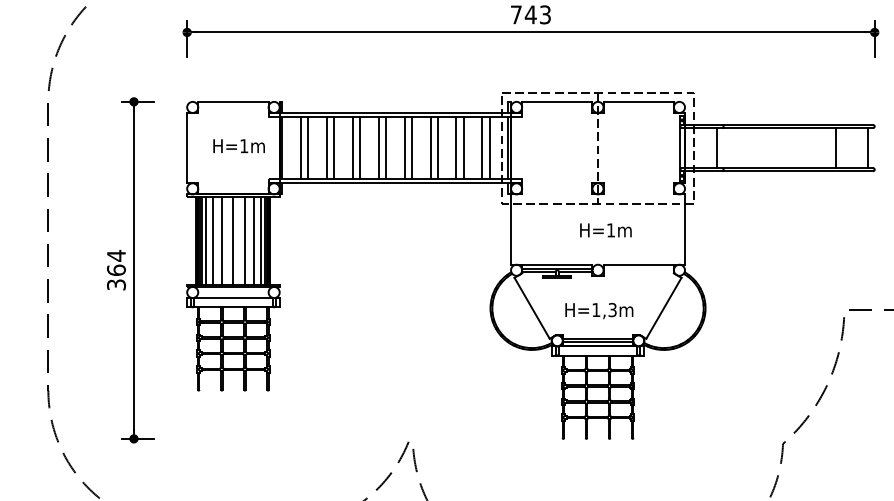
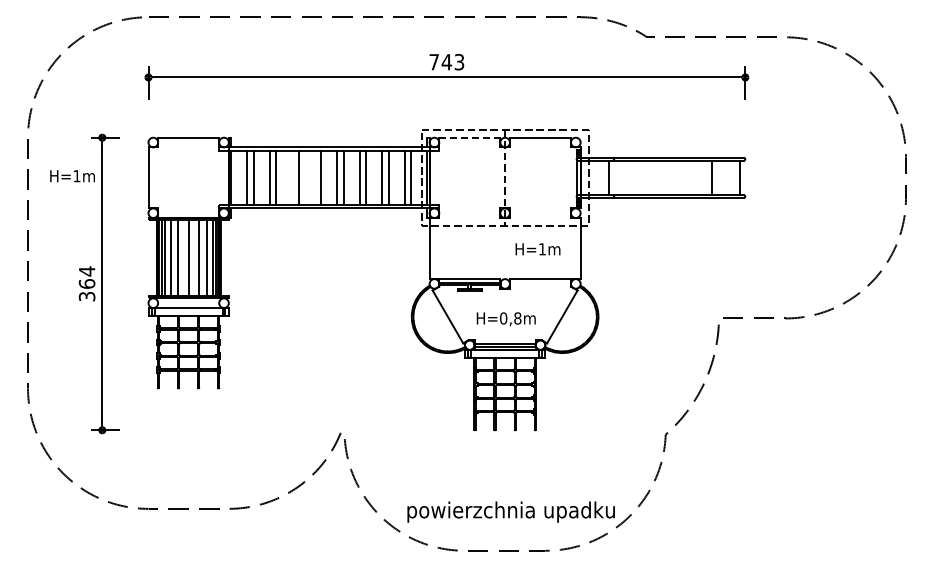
line: (556, 101) -> (469, 137), solid -> dashed
text: (239, 146) -> (72, 176), moved
line: (353, 147) -> (292, 177), removed
line: (378, 147) -> (314, 177), removed
text: (605, 230) -> (537, 249), moved
text: (604, 310) -> (510, 318), H=1,3m -> H=0,8m

